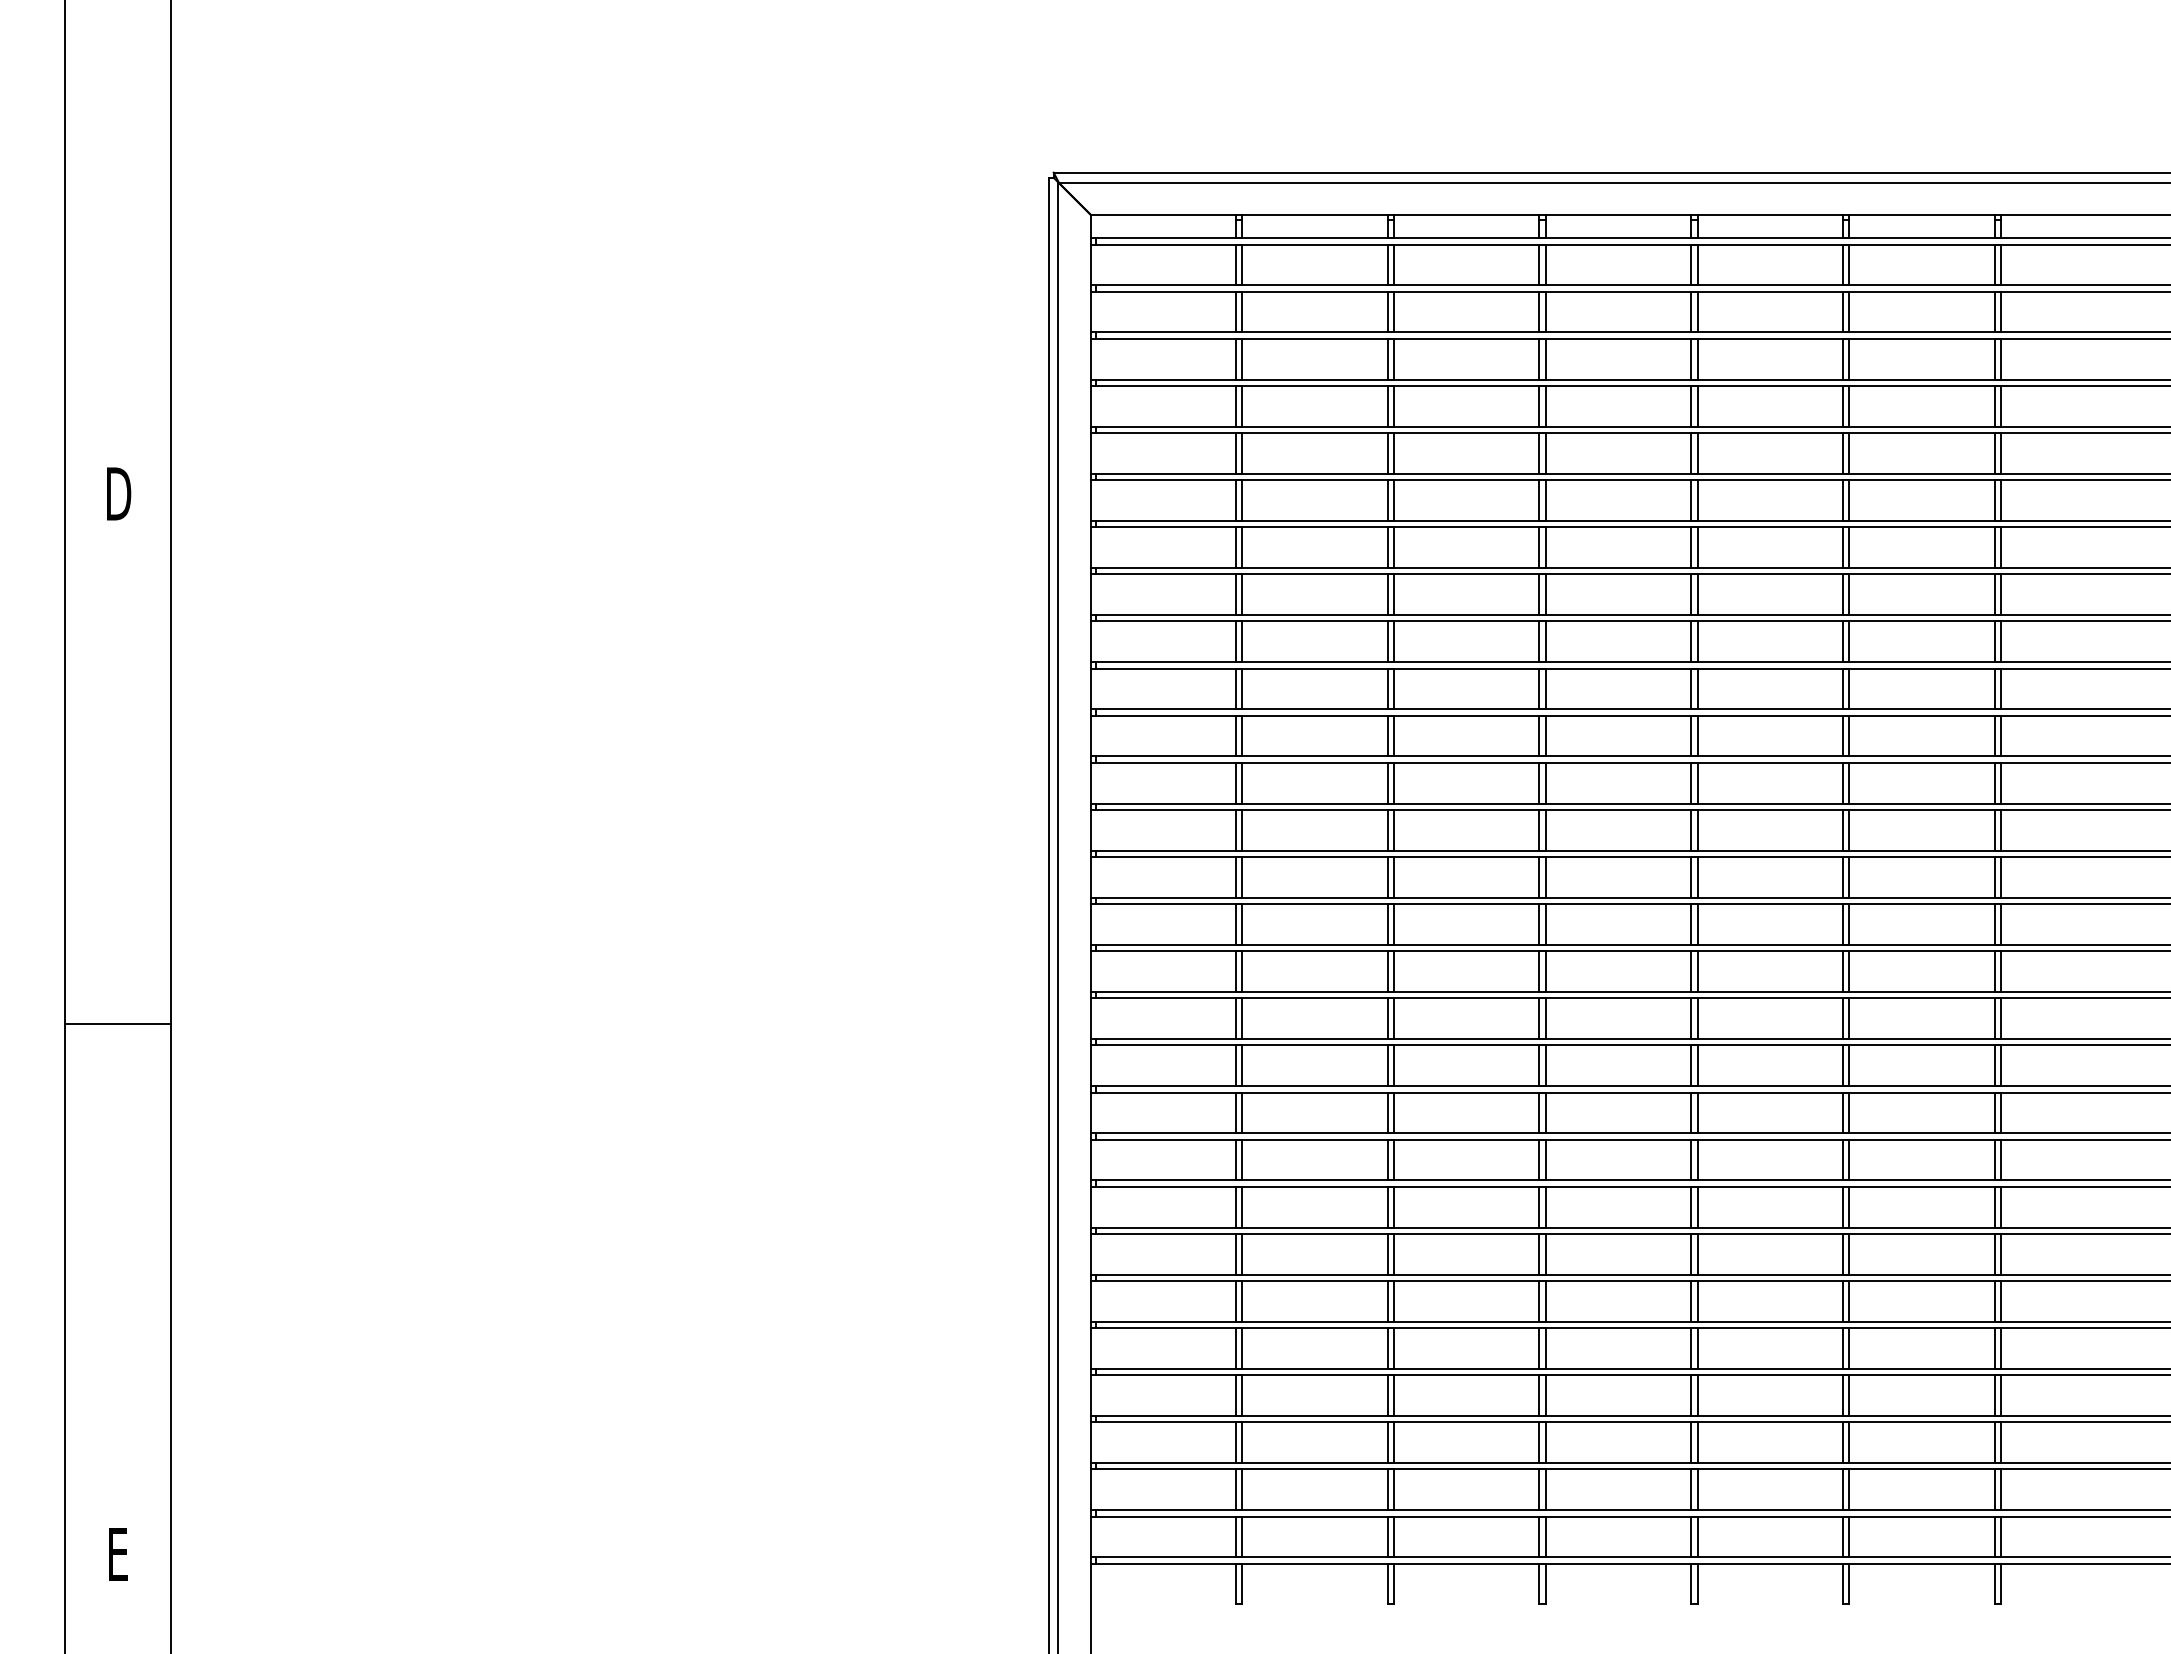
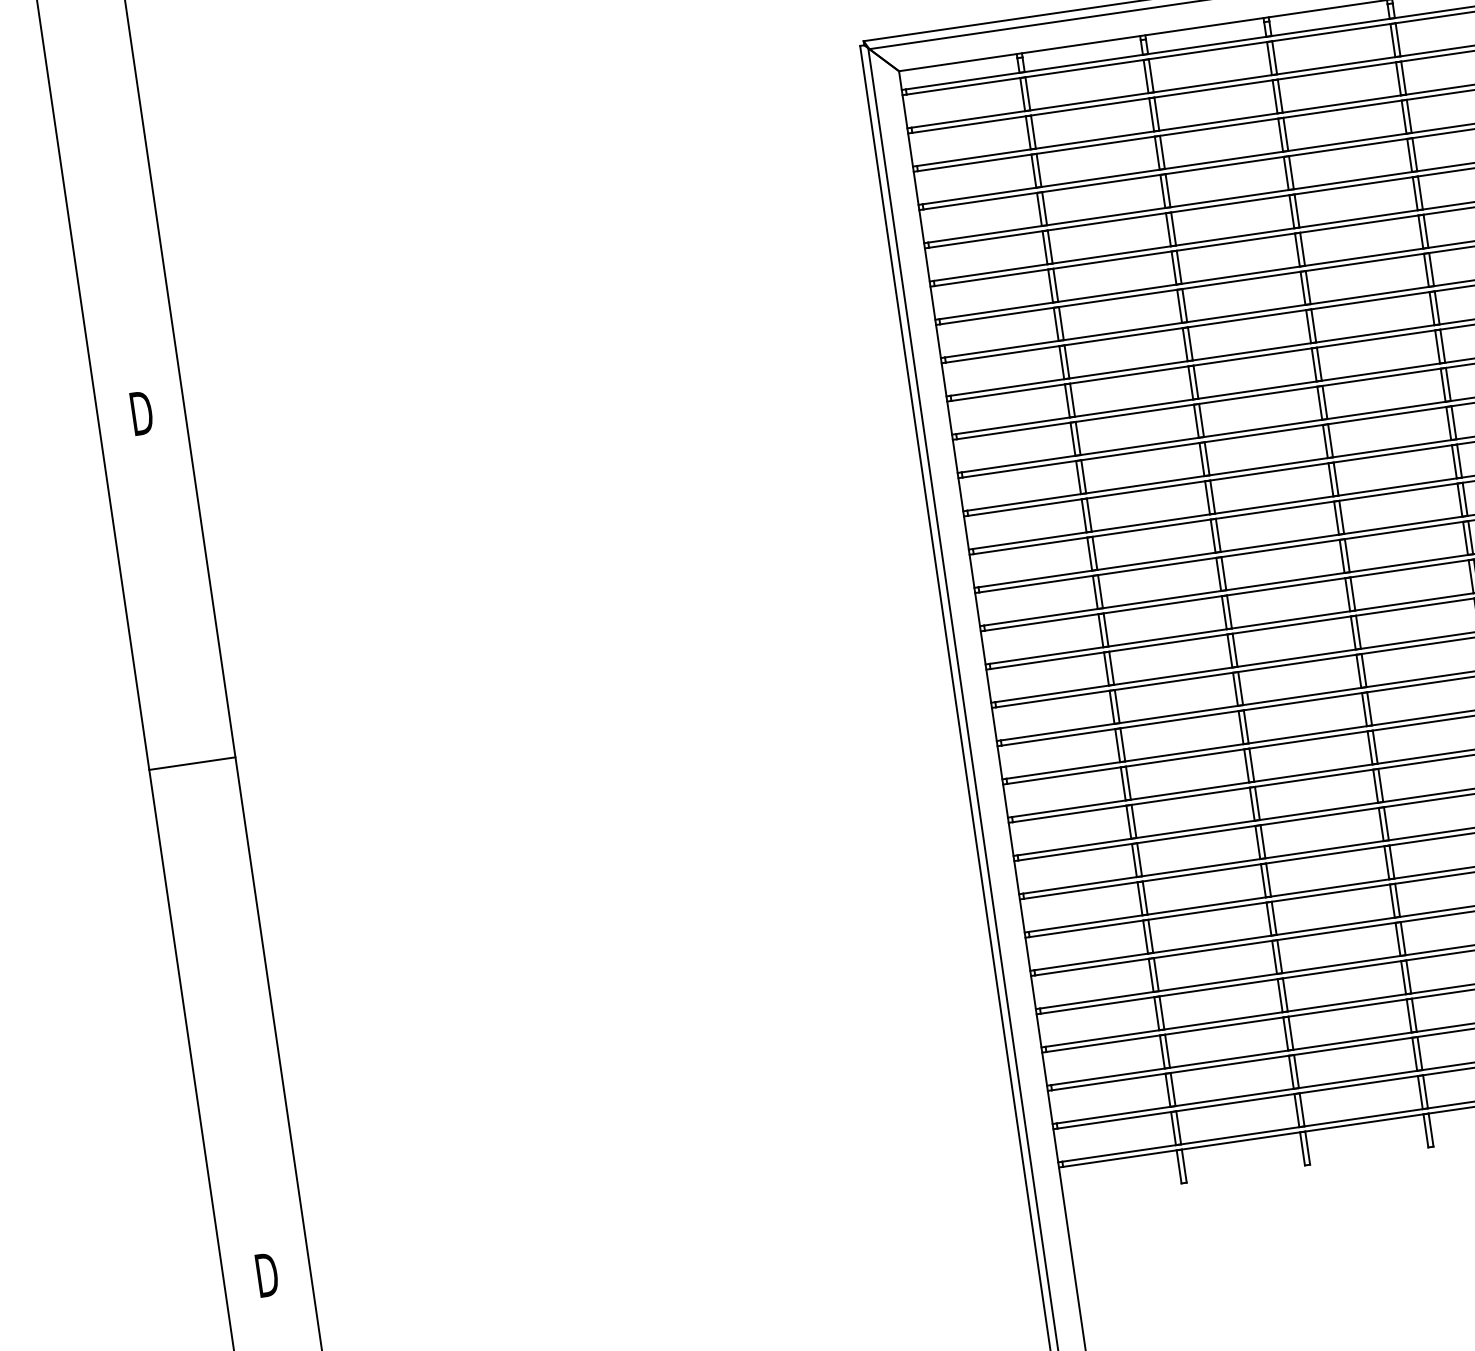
line: (118, 1023) -> (192, 763), moved
text: (118, 1553) -> (267, 1274), E -> D

